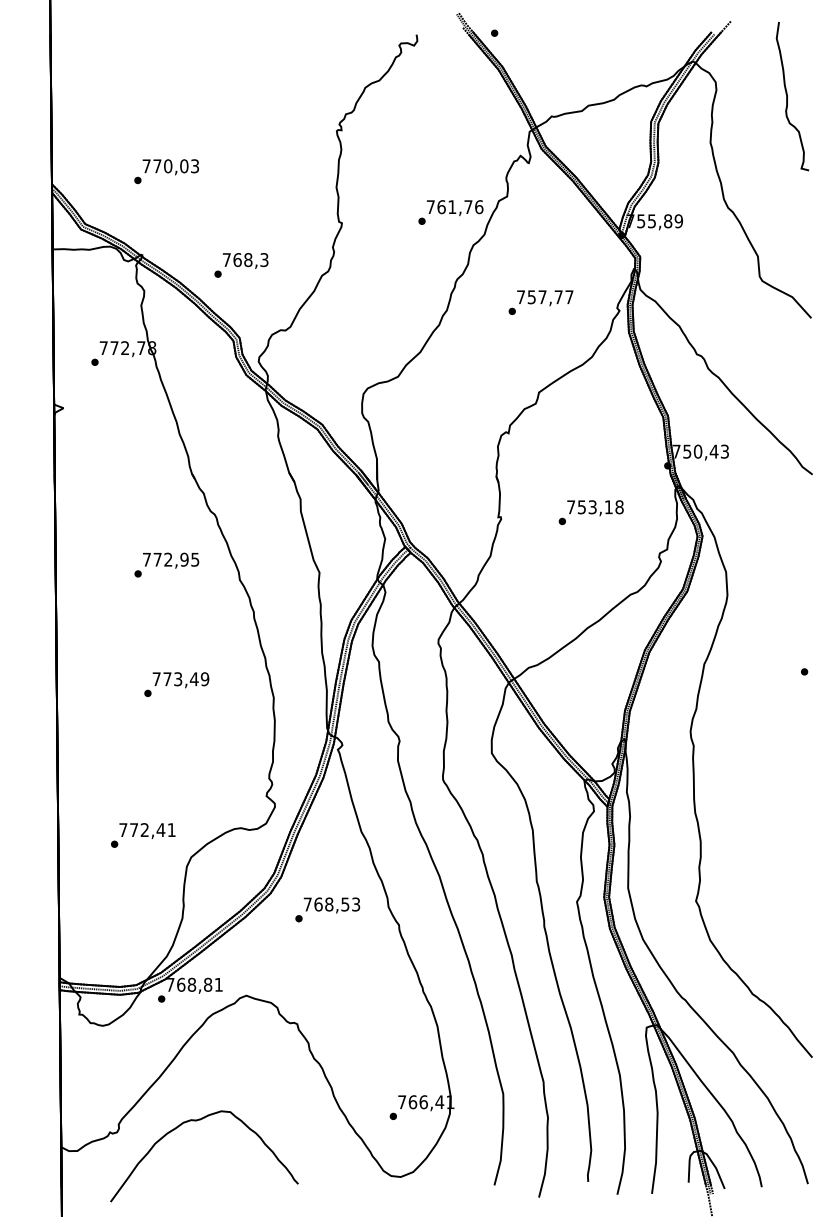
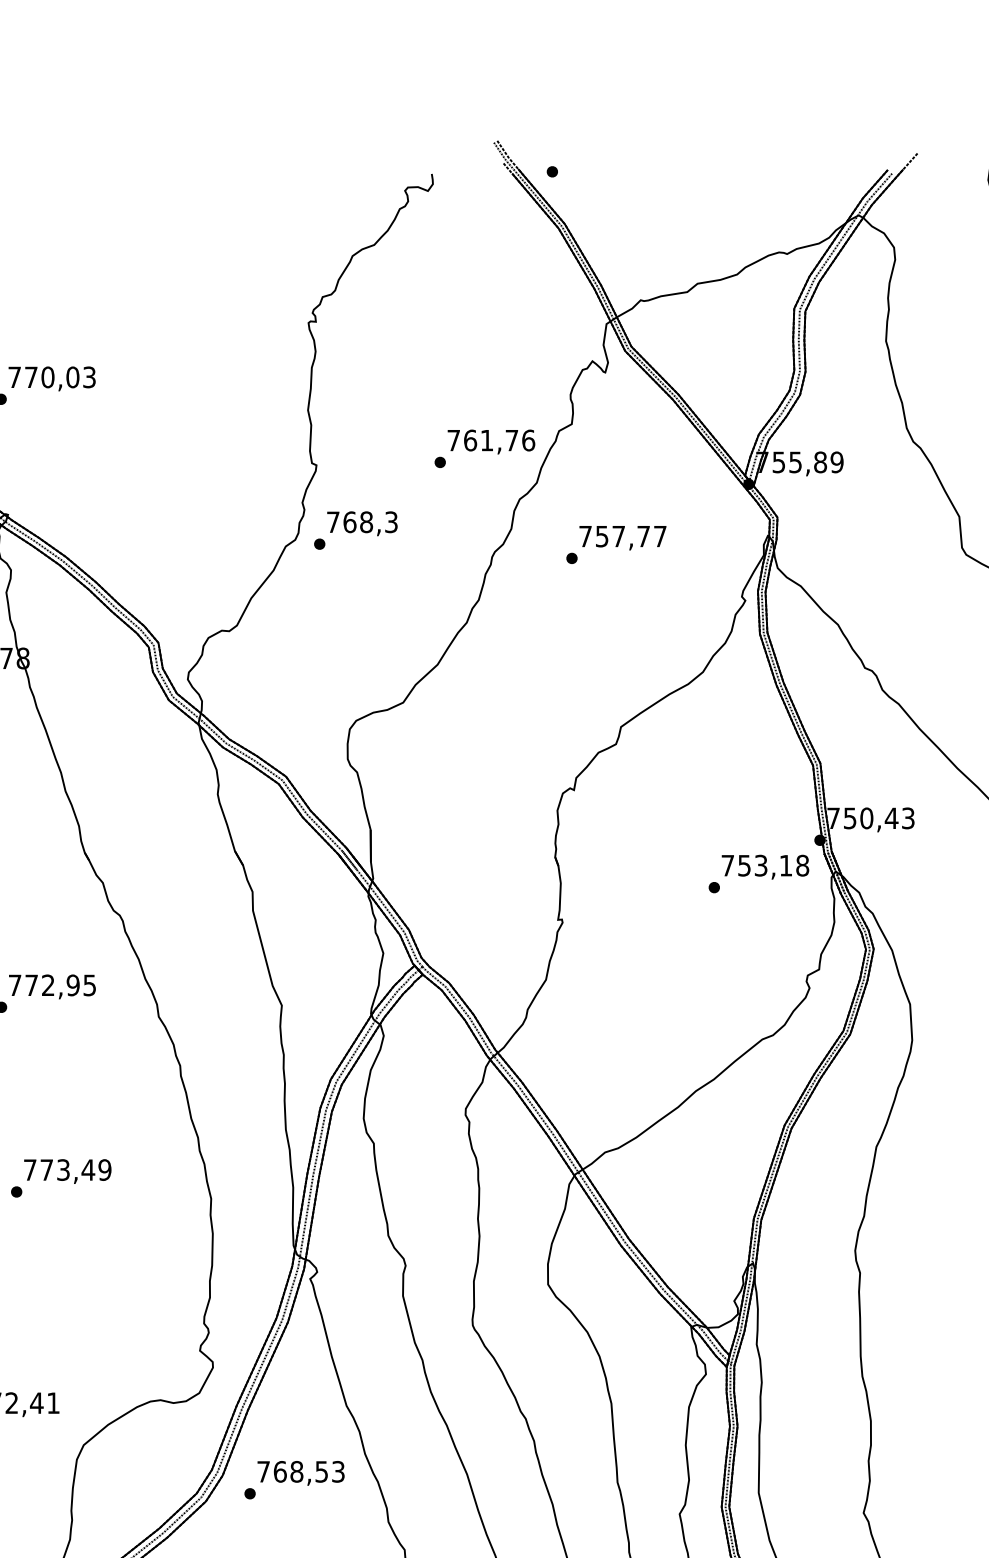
text: (241, 265) -> (355, 530), moved
text: (540, 302) -> (615, 544), moved
text: (590, 512) -> (757, 873), moved
text: (327, 909) -> (294, 1479), moved

